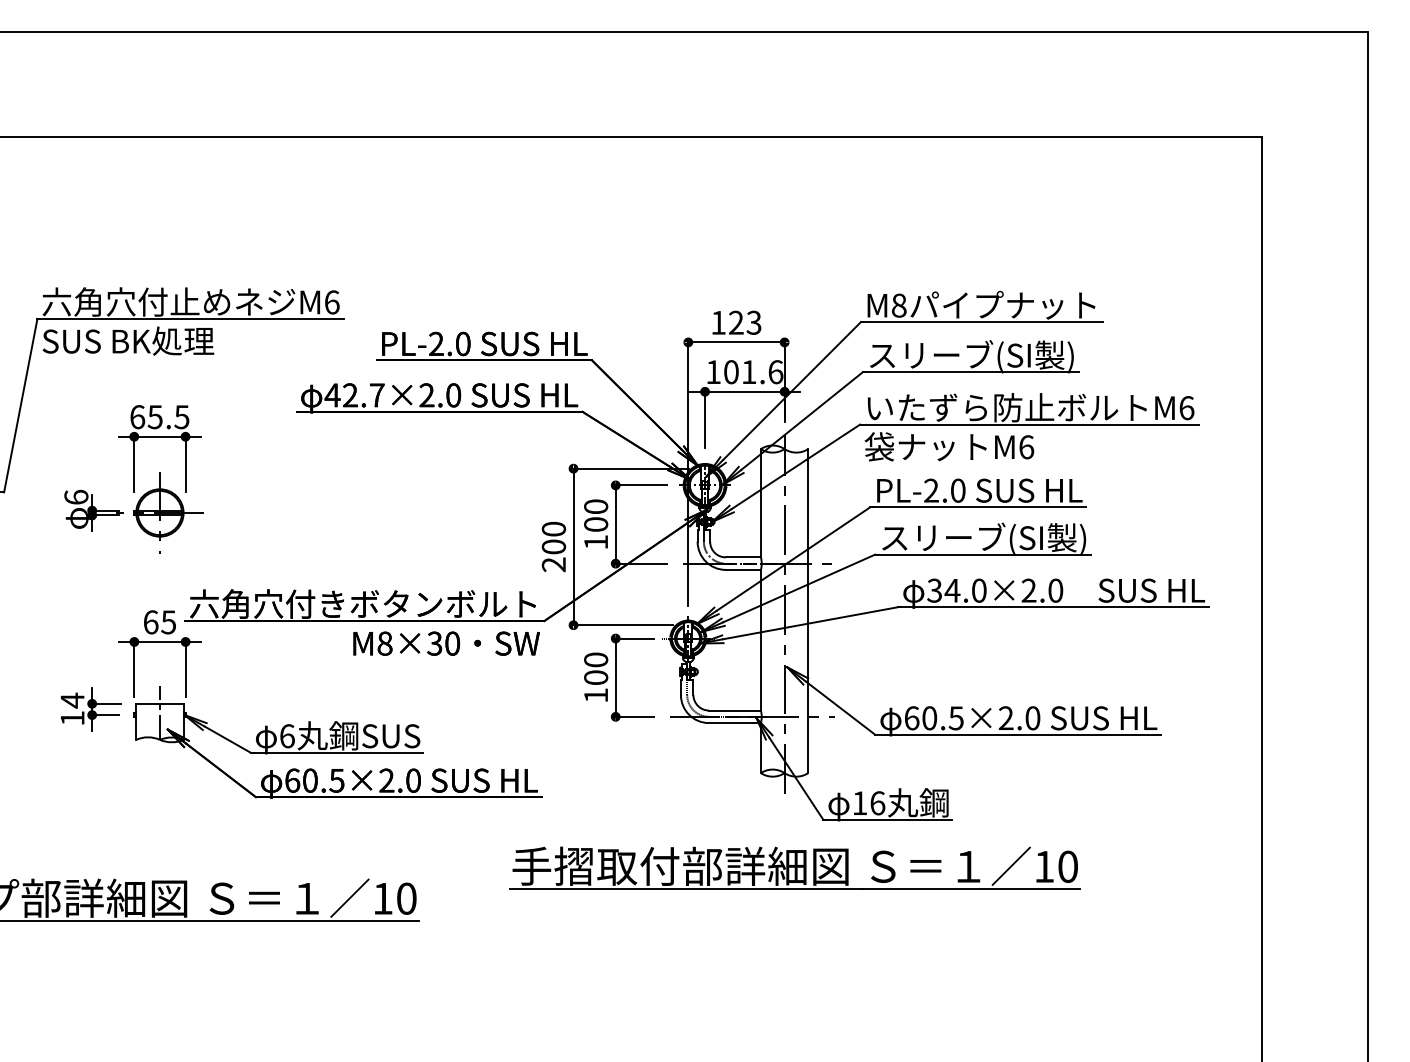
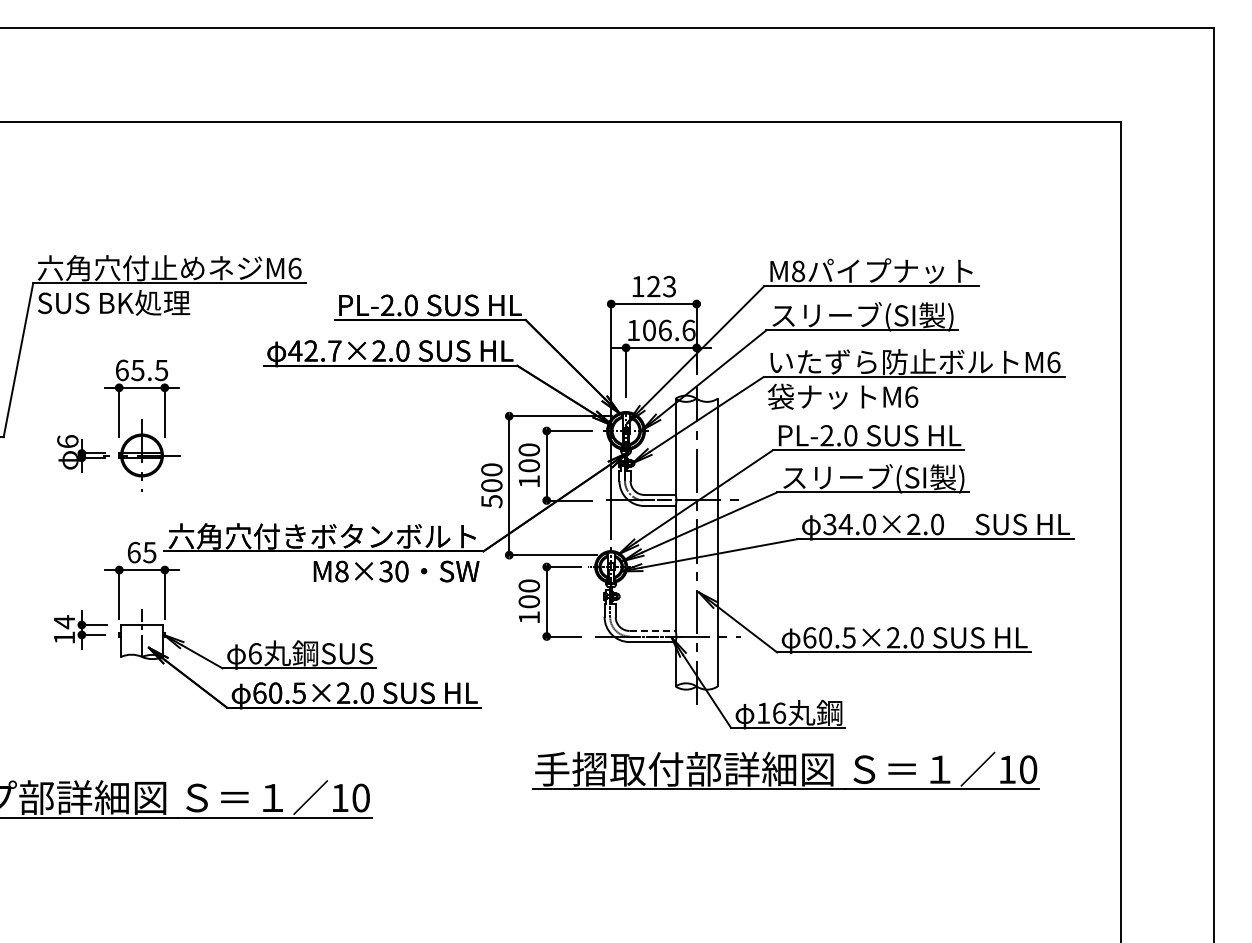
text: (749, 372) -> (665, 330), 101.6 -> 106.6
text: (553, 564) -> (491, 501), 200 -> 500
line: (735, 710) -> (653, 630), solid -> dashed
part: (794, 867) -> (785, 770), moved

